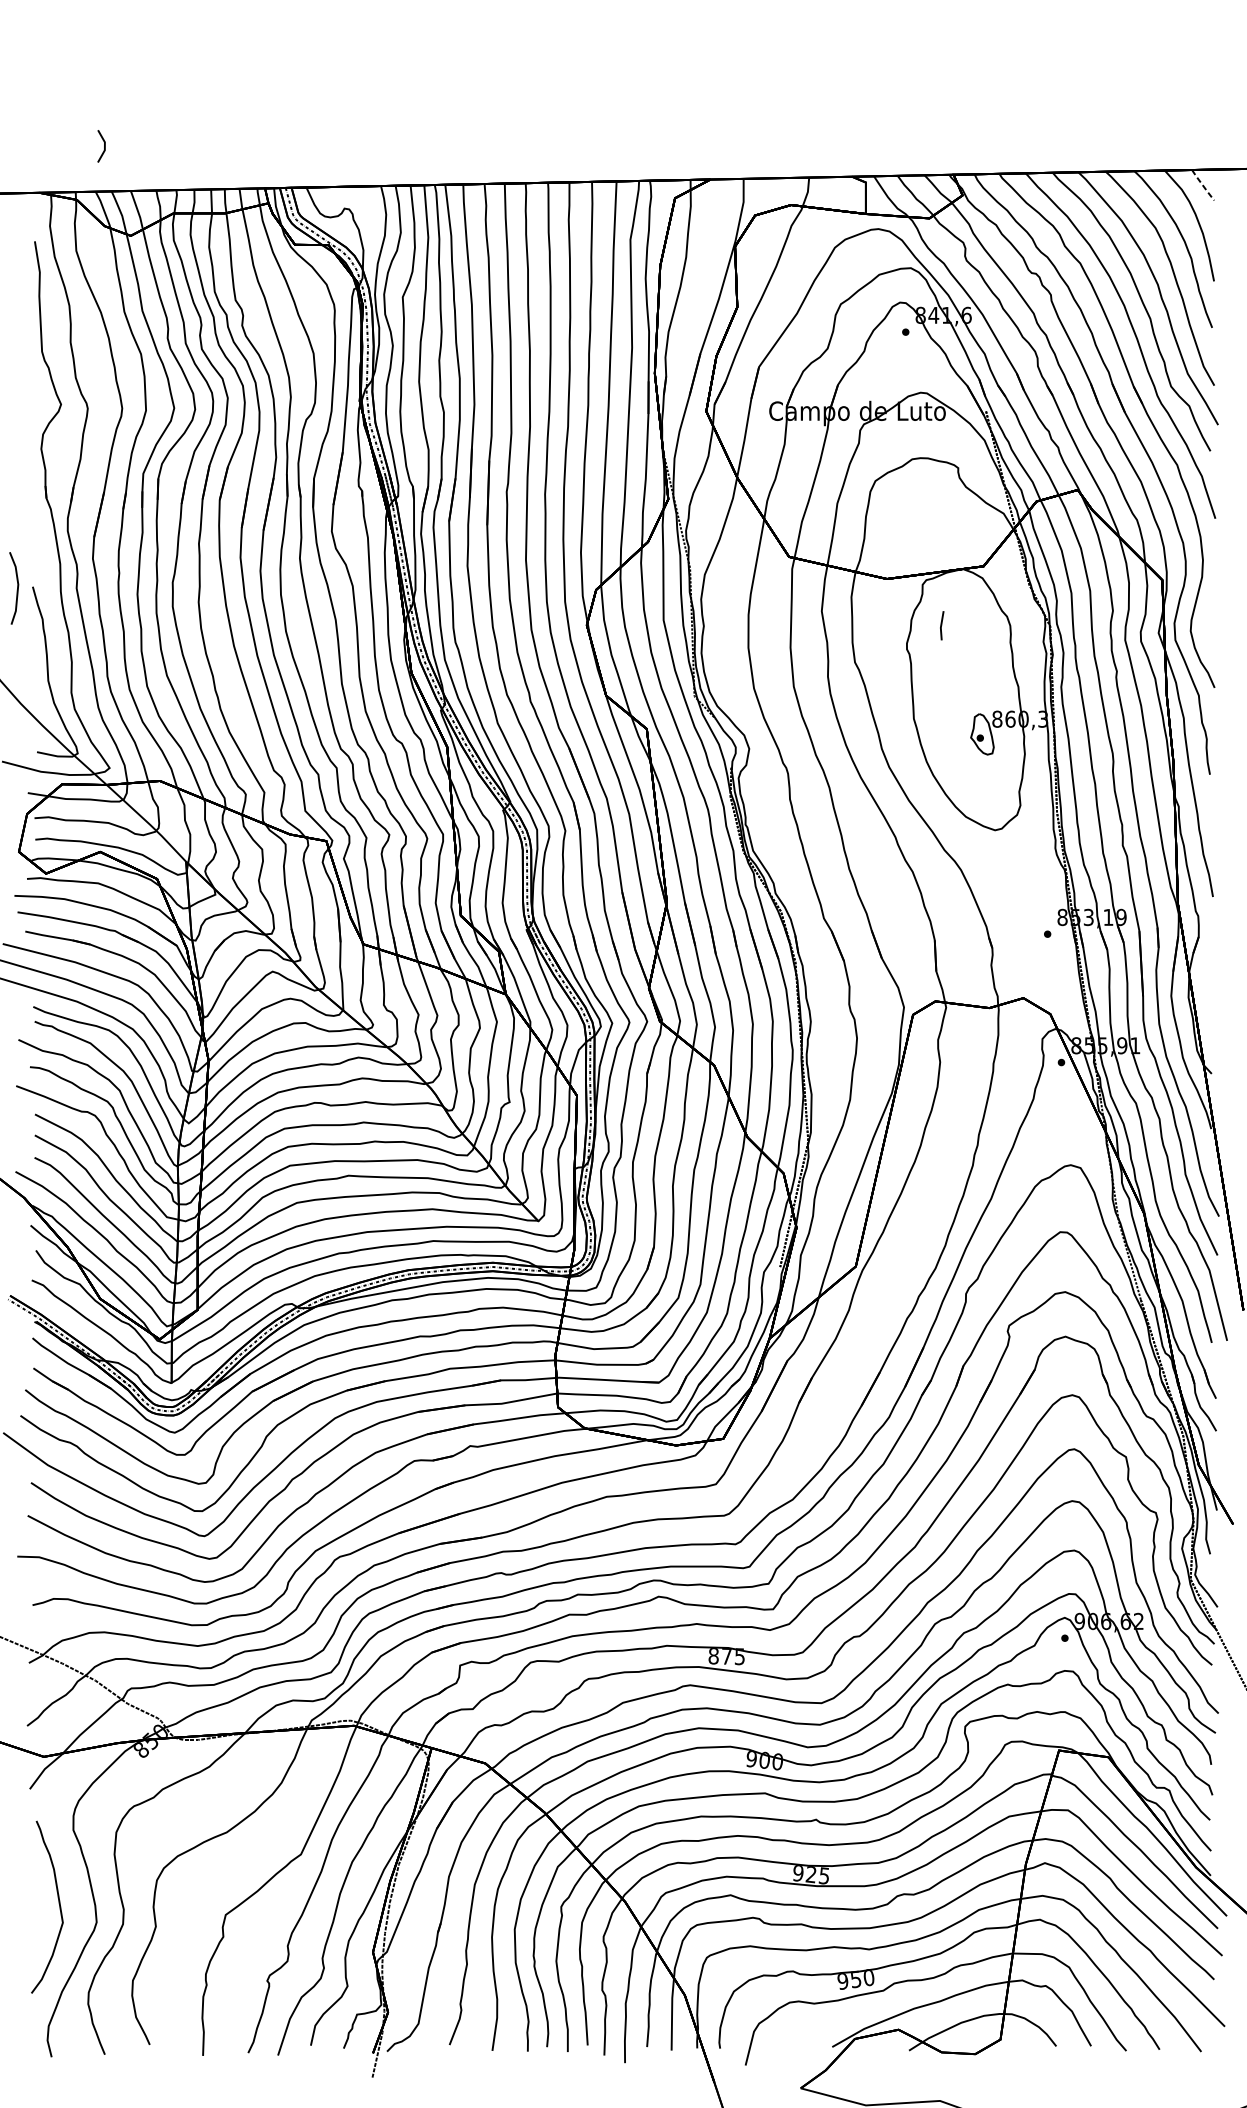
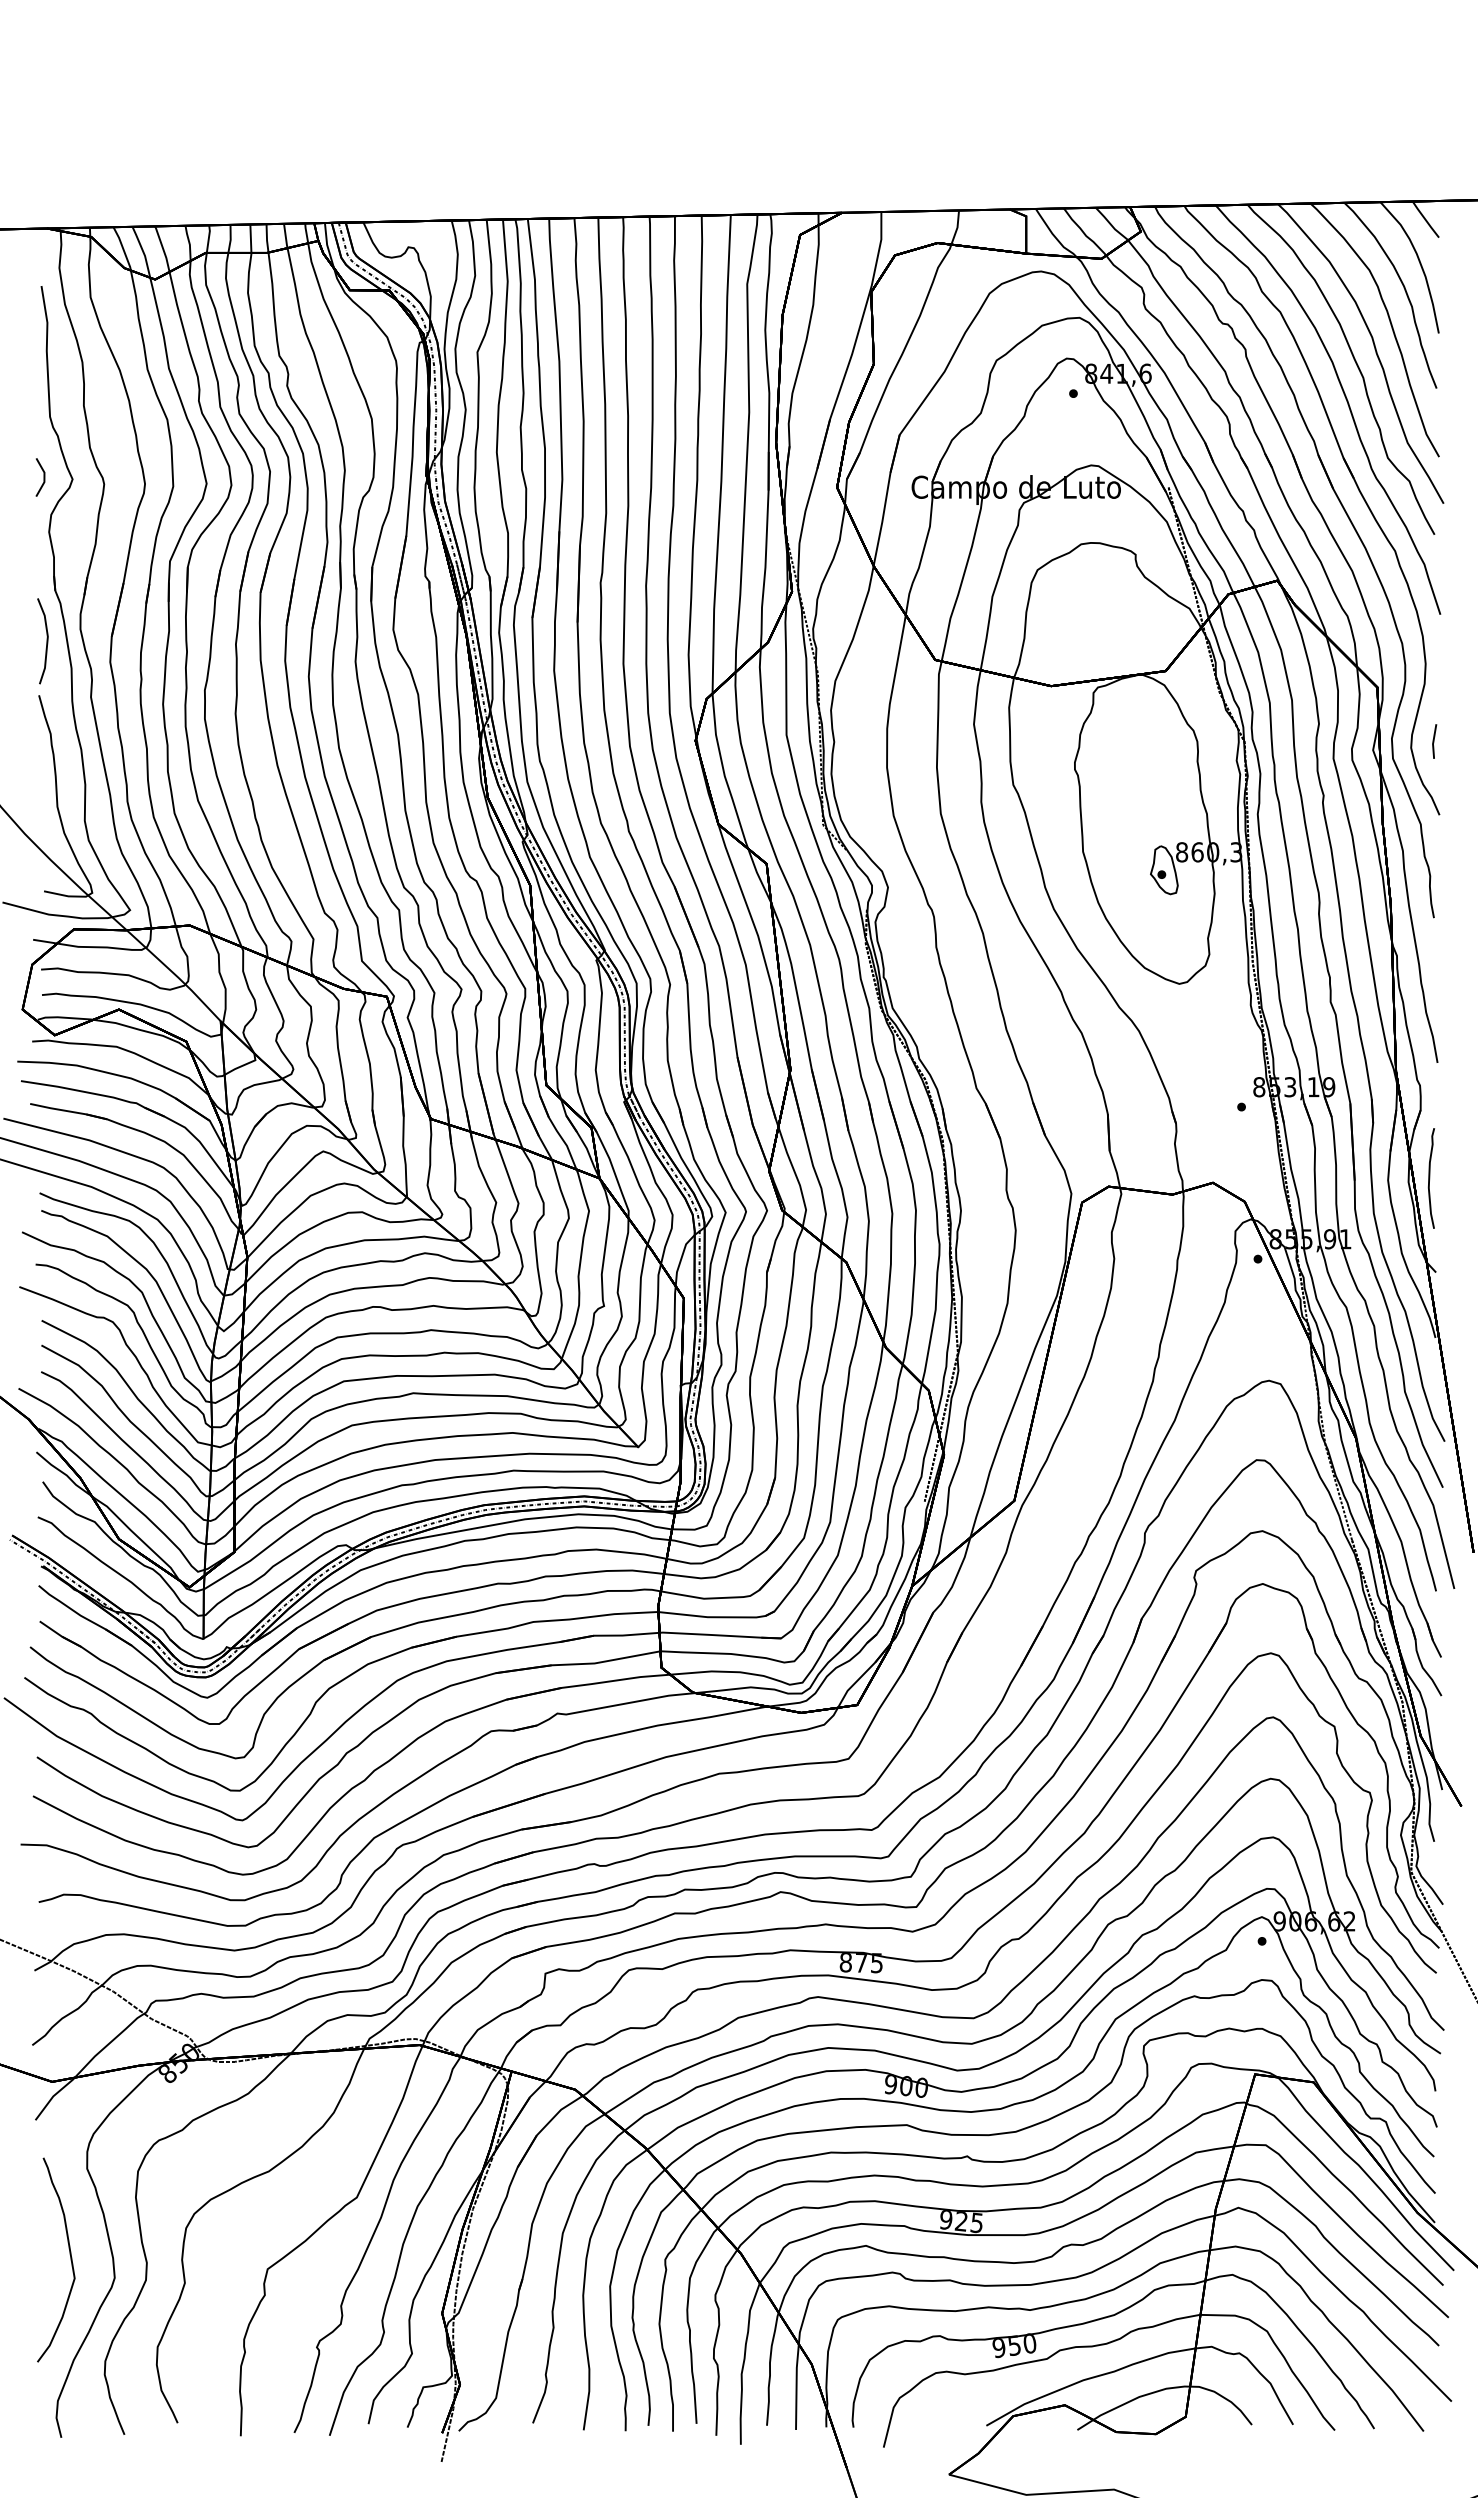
line: (104, 146) -> (43, 477), moved
line: (1202, 186) -> (1425, 220), dashed -> solid
line: (17, 588) -> (46, 641), moved
line: (942, 625) -> (1434, 741), moved
curve: (1207, 994) -> (1430, 1178), added

